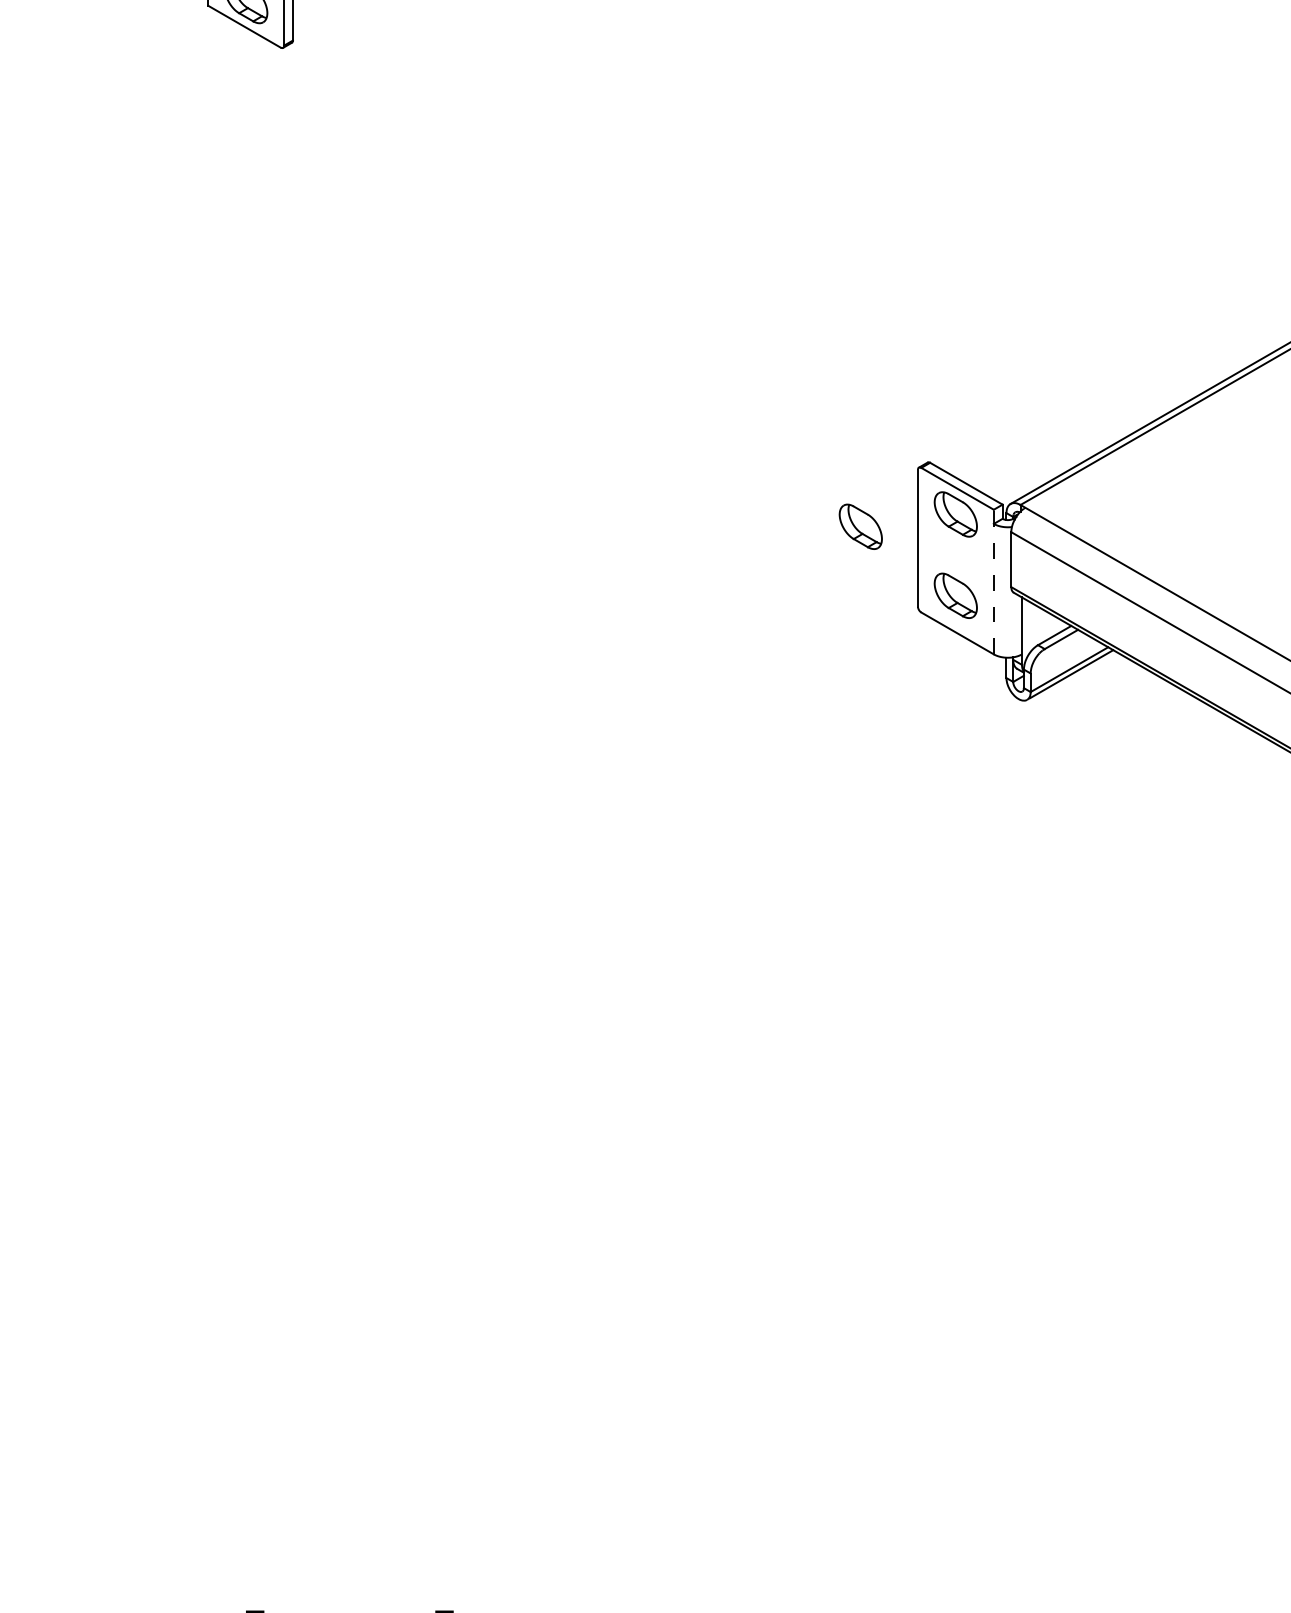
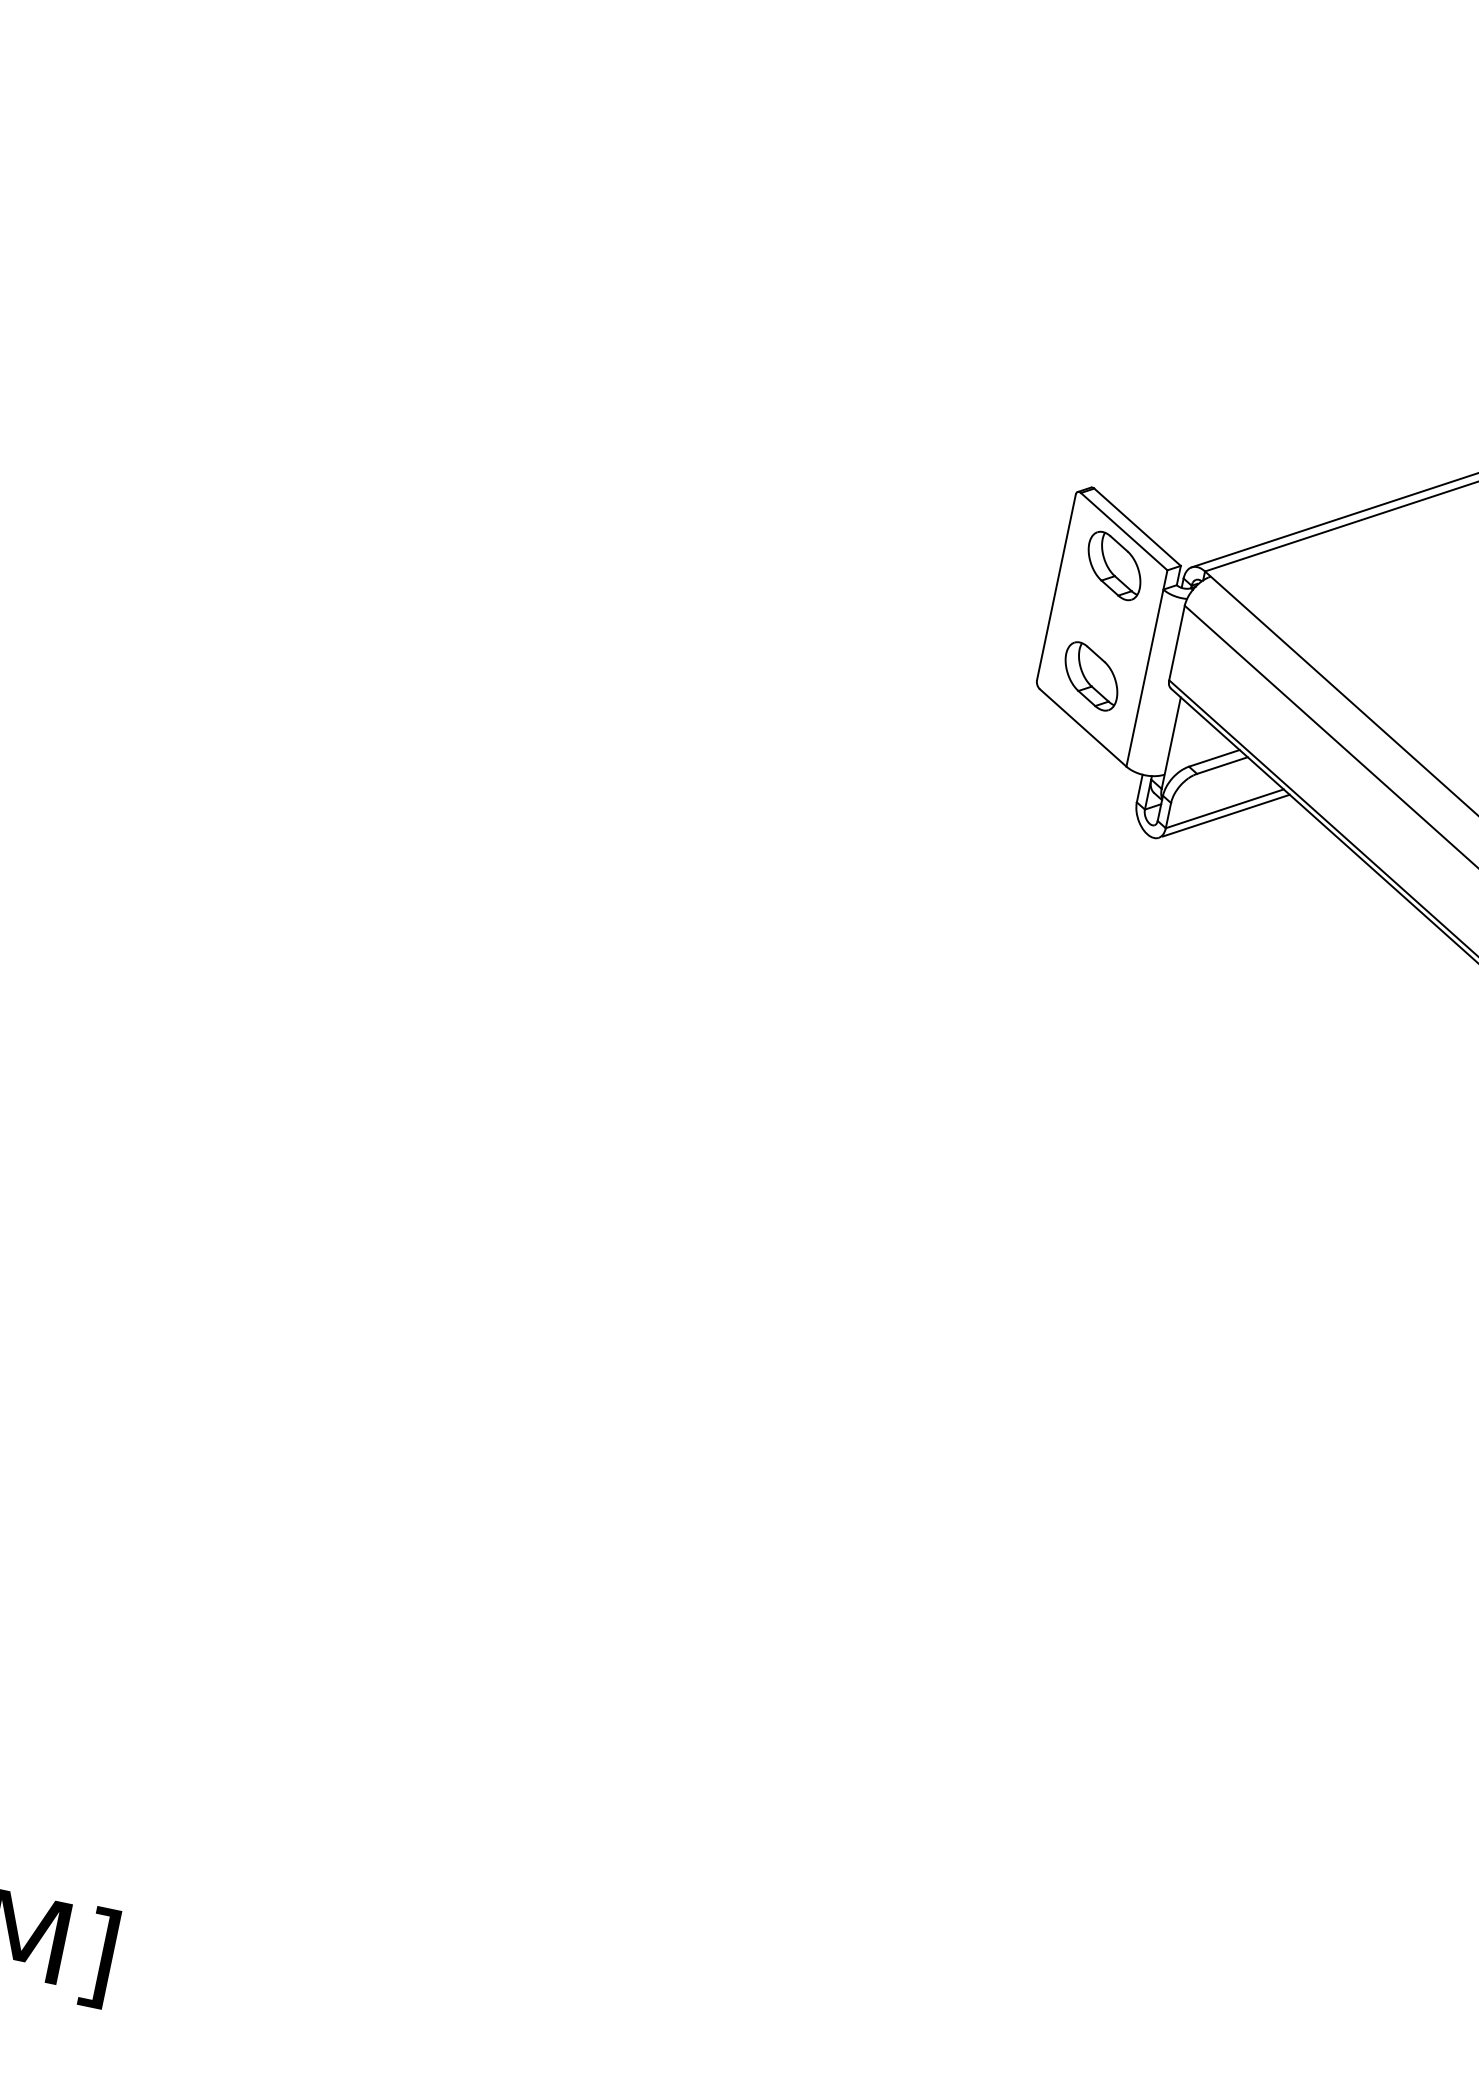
part: (860, 526) -> (981, 555), removed
line: (993, 581) -> (1146, 667), dashed -> solid

